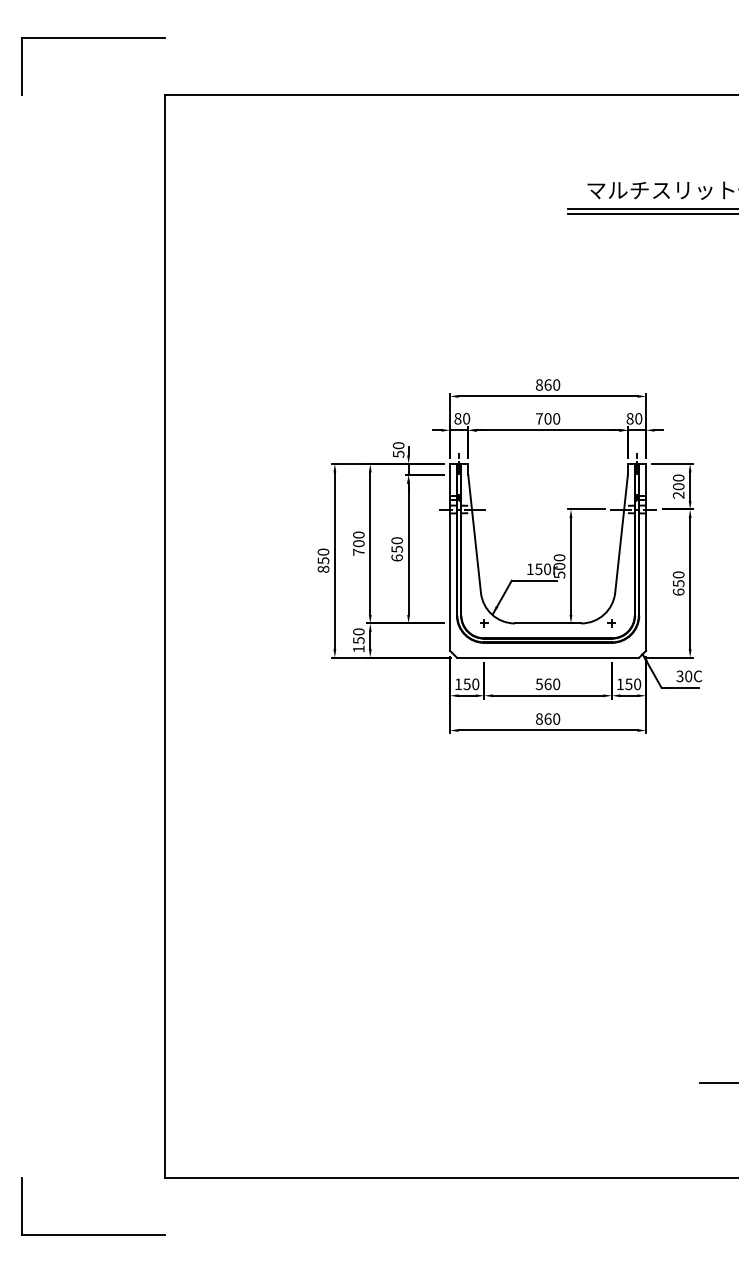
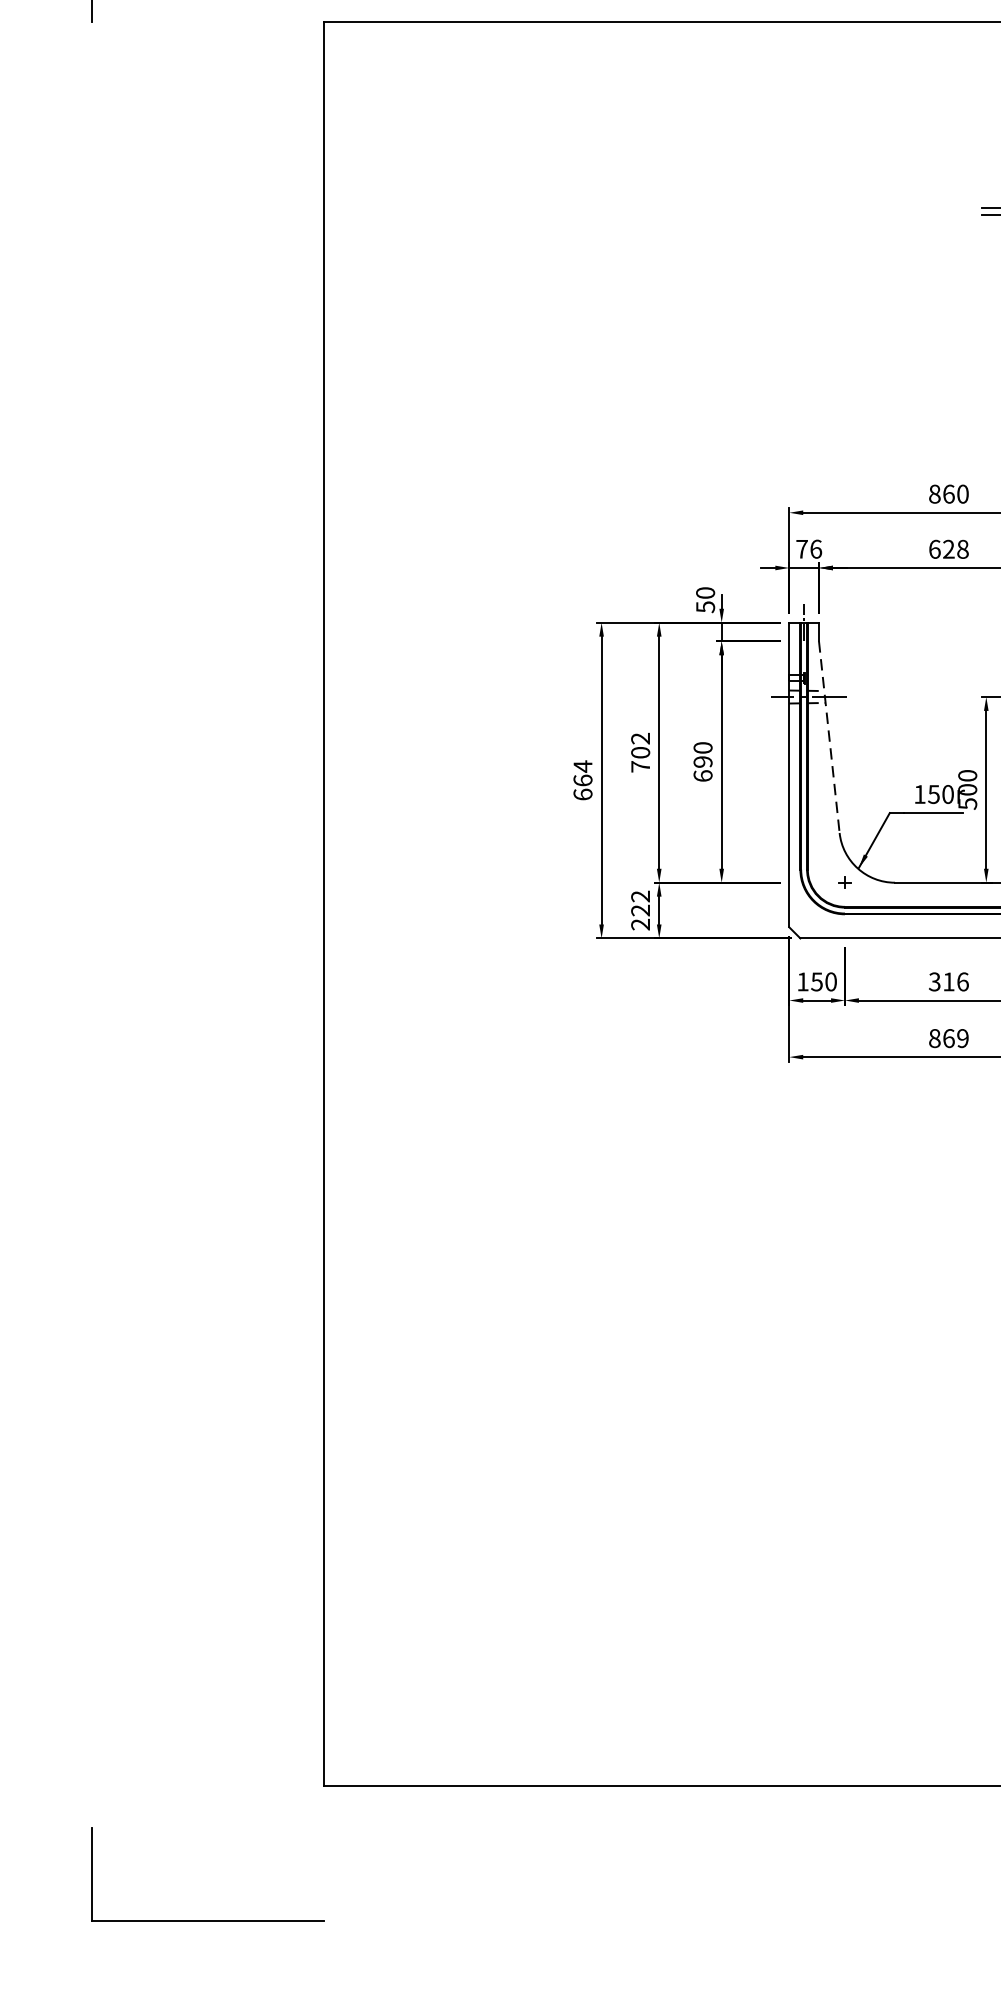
text: (462, 418) -> (809, 548), 80 -> 76
text: (548, 418) -> (949, 548), 700 -> 628
text: (358, 534) -> (640, 737), 700 -> 702
line: (474, 534) -> (829, 737), solid -> dashed
text: (396, 549) -> (701, 762), 650 -> 690
text: (323, 560) -> (583, 780), 850 -> 664
text: (358, 640) -> (640, 910), 150 -> 222
text: (548, 684) -> (949, 982), 560 -> 316
text: (556, 718) -> (962, 1037), 860 -> 869
part: (93, 1234) -> (208, 1920), moved

